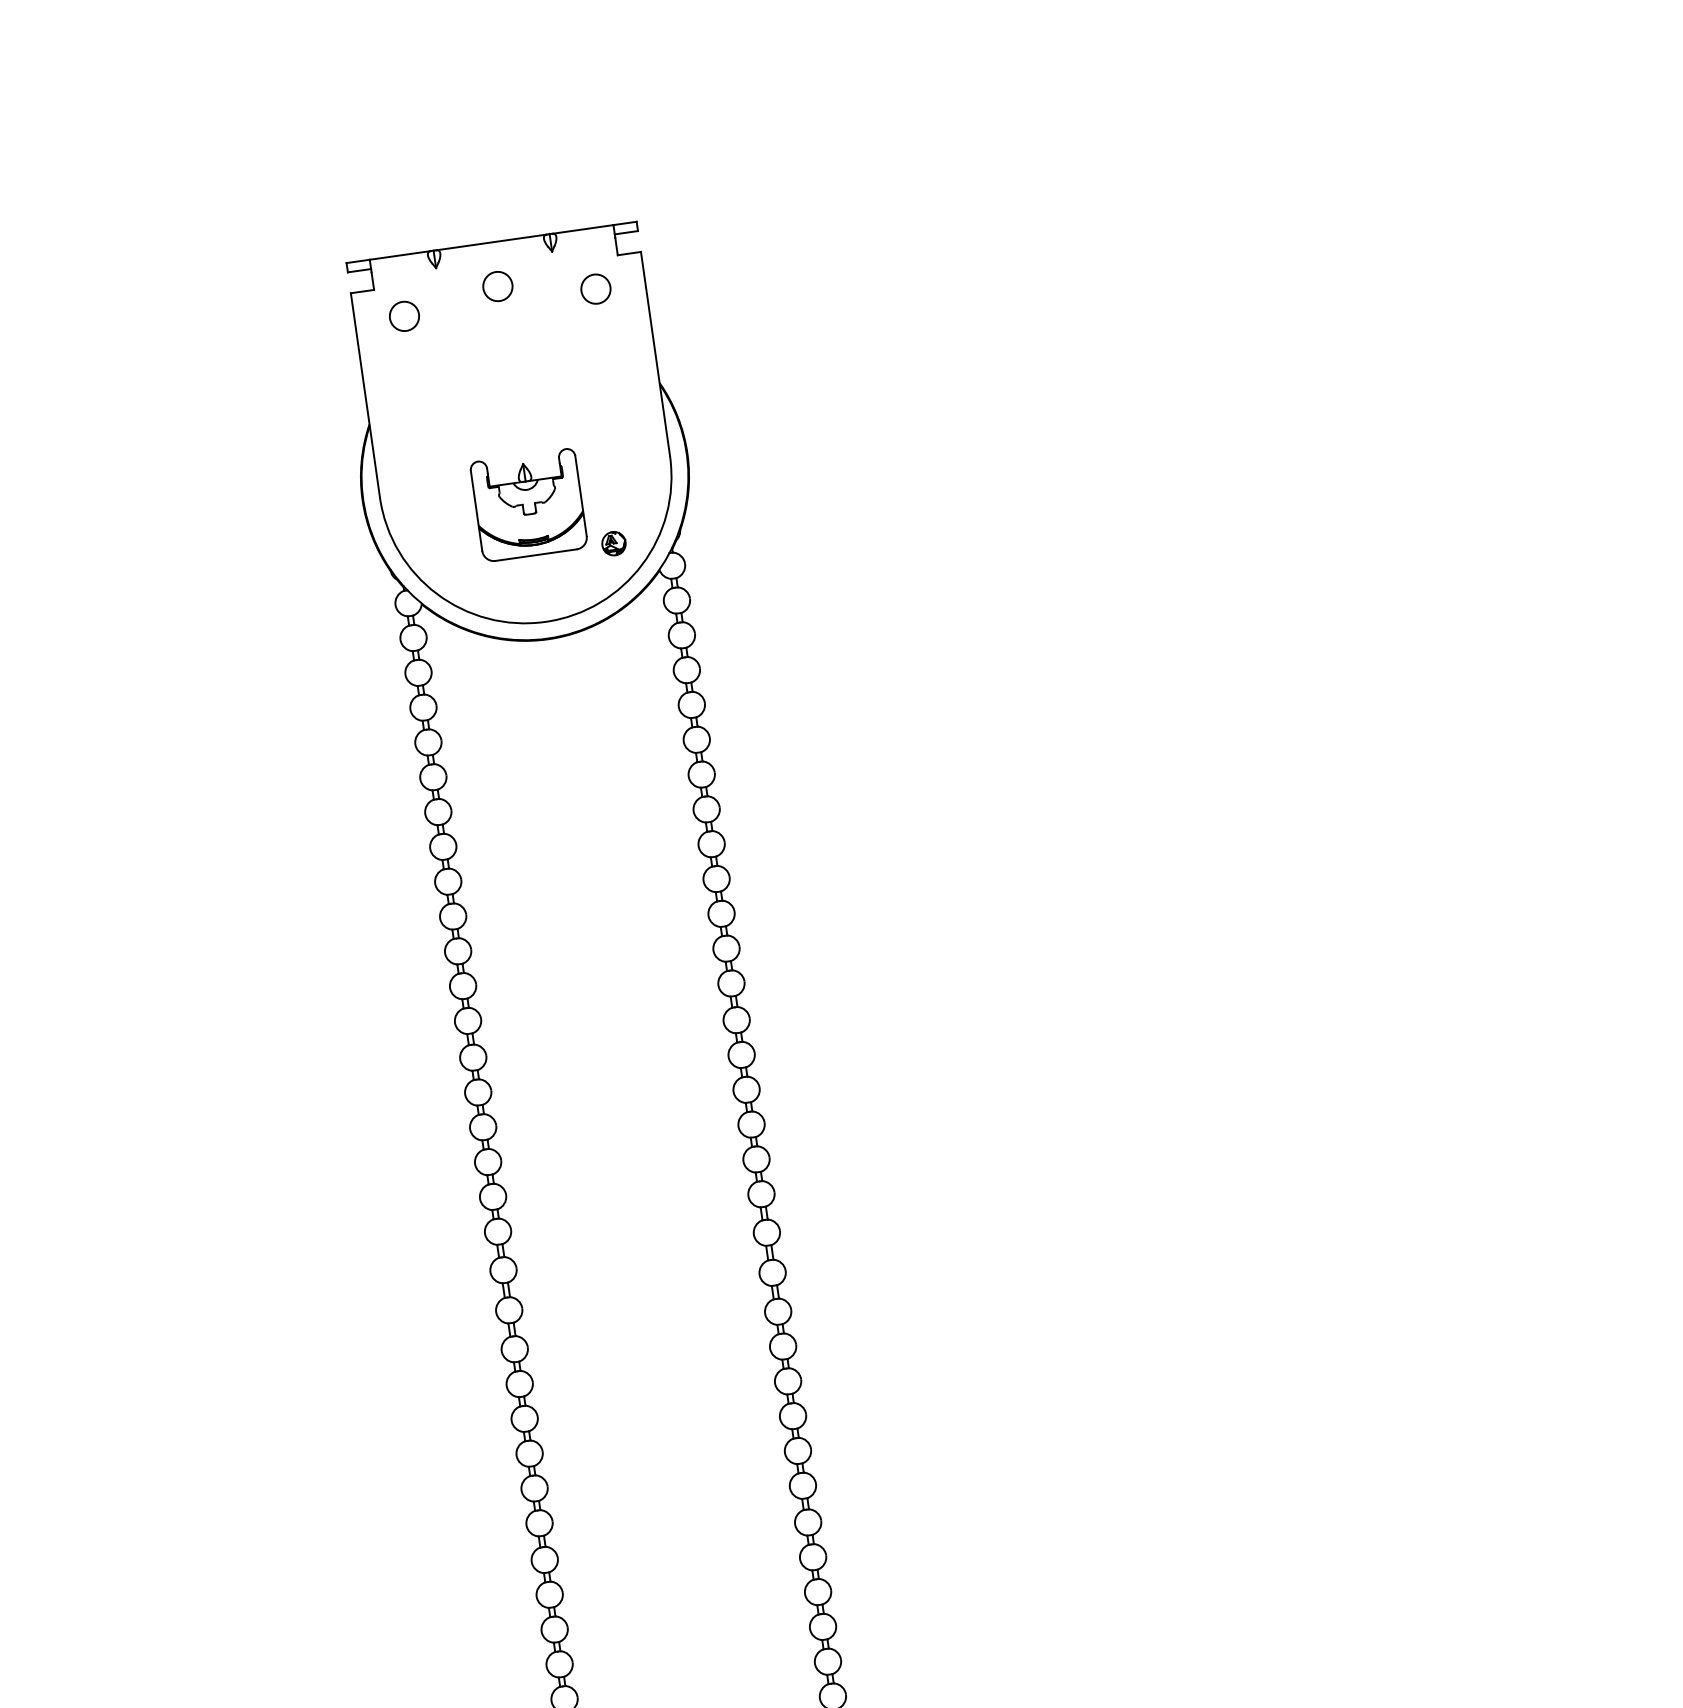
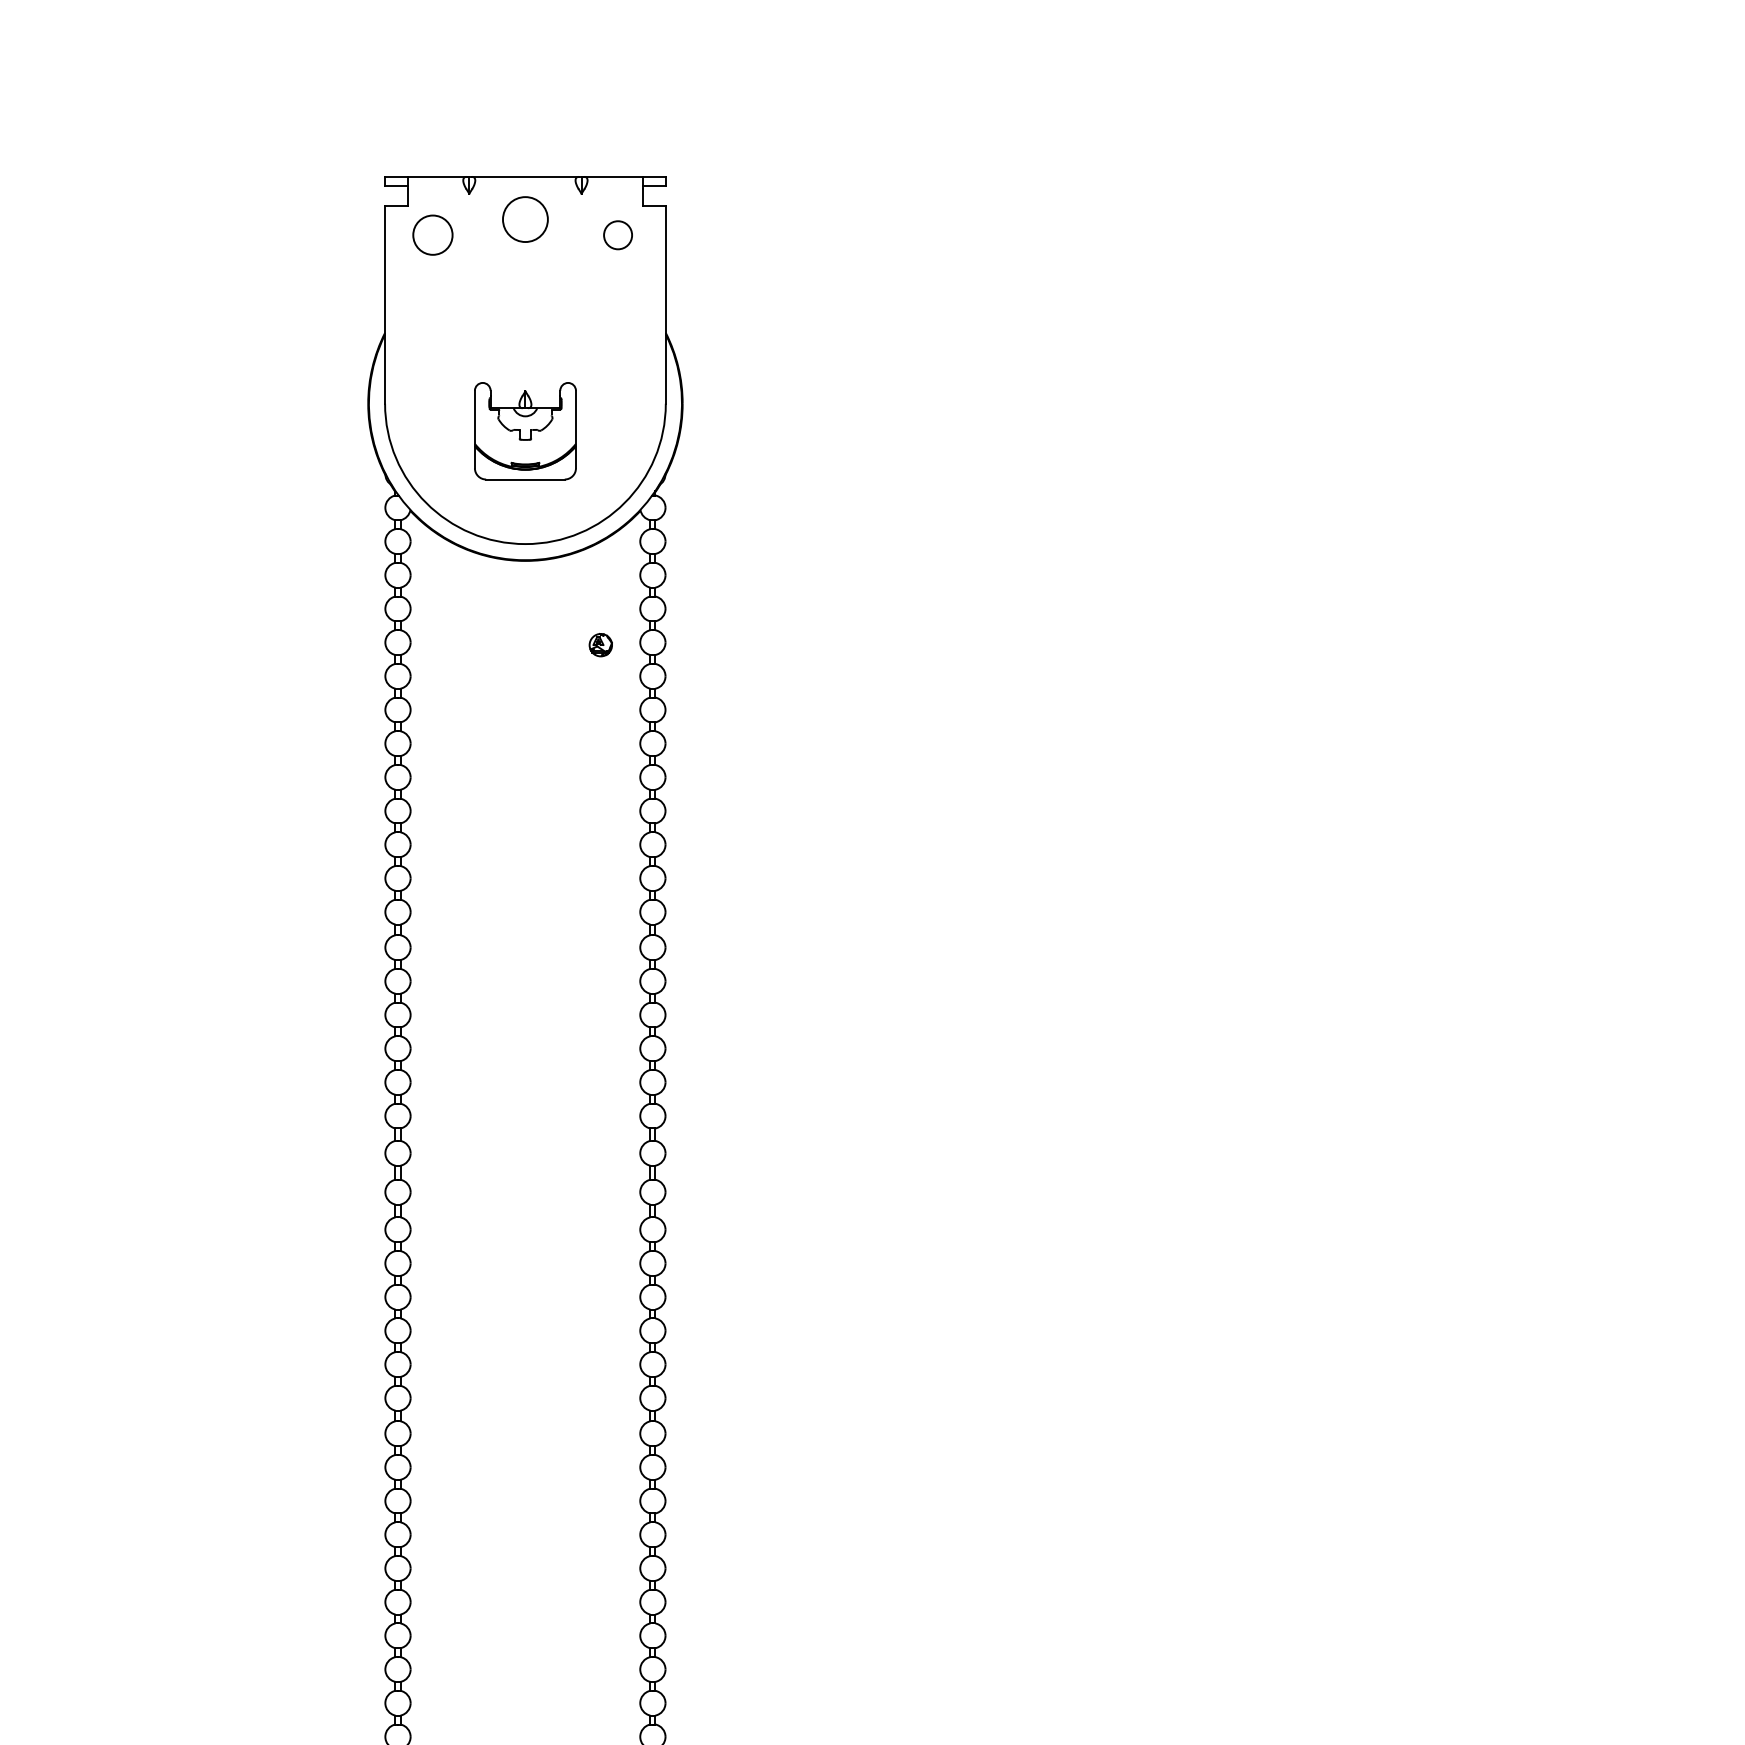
circle: (497, 286) -> (525, 219), size x1.6
circle: (404, 316) -> (432, 235), size x1.4
part: (613, 544) -> (600, 645), moved

